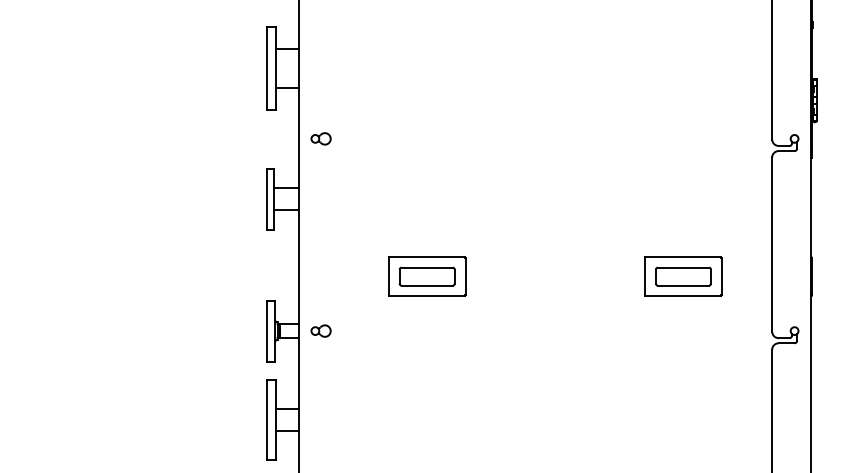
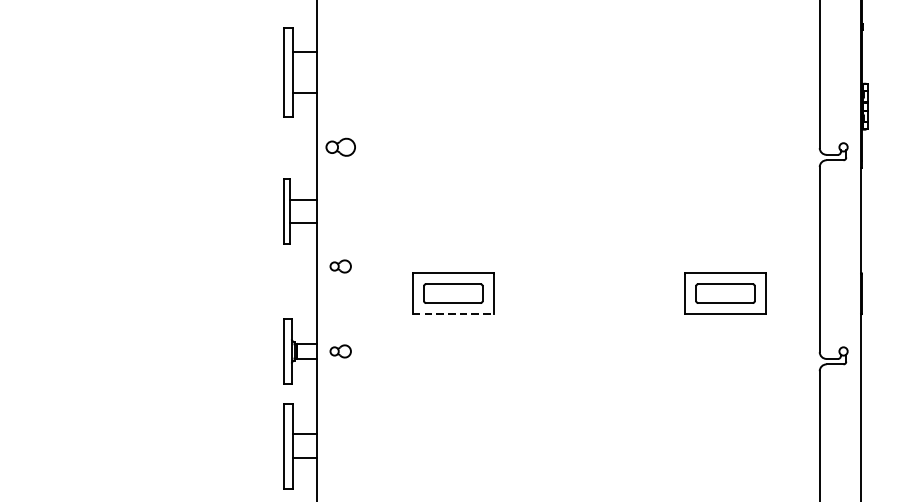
part: (320, 138) -> (340, 146), size x1.4
part: (320, 250) -> (340, 265), added
line: (427, 295) -> (453, 313), solid -> dashed

